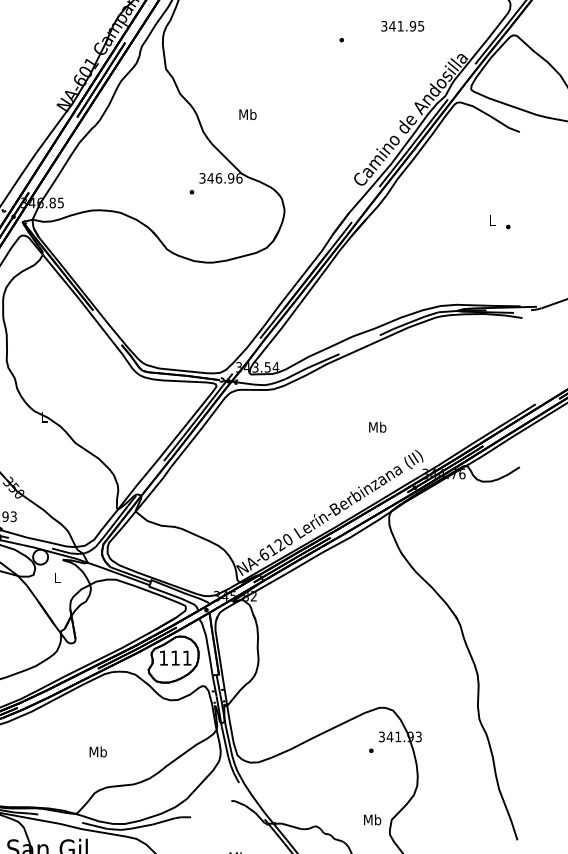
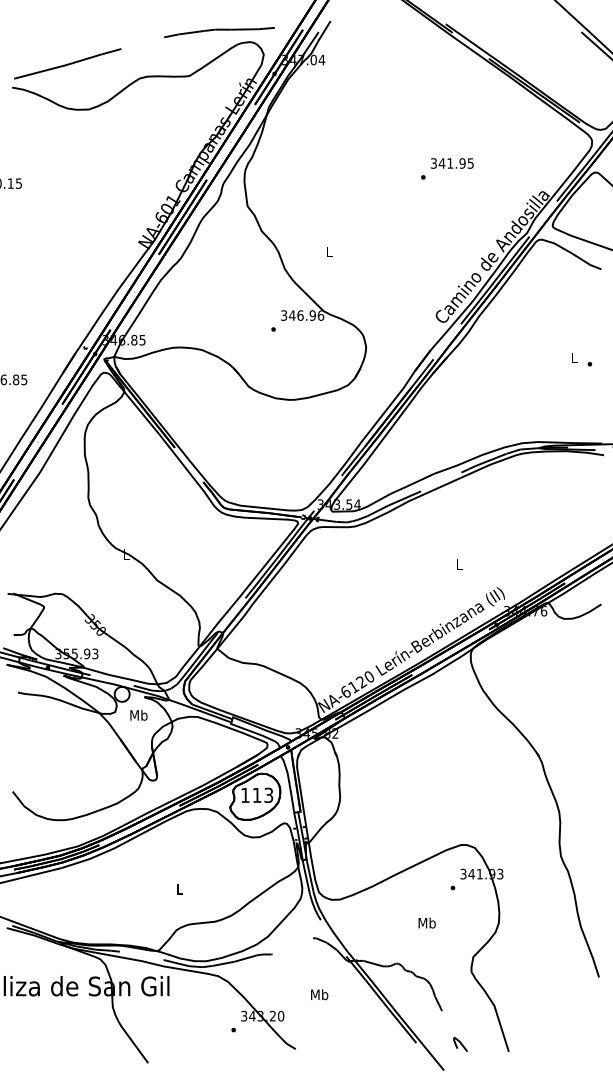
text: (401, 26) -> (451, 163), moved
text: (247, 114) -> (329, 251), Mb -> L
text: (376, 427) -> (458, 564), Mb -> L
text: (56, 577) -> (138, 714), L -> Mb
text: (186, 658) -> (268, 795), 111 -> 113
text: (97, 751) -> (179, 888), Mb -> L
text: (371, 819) -> (426, 922), moved

